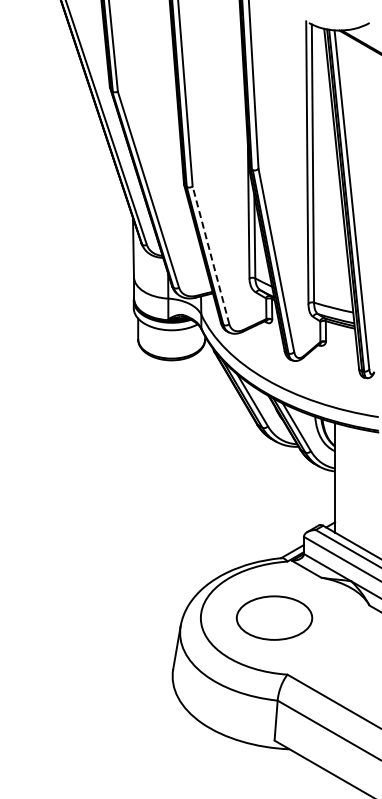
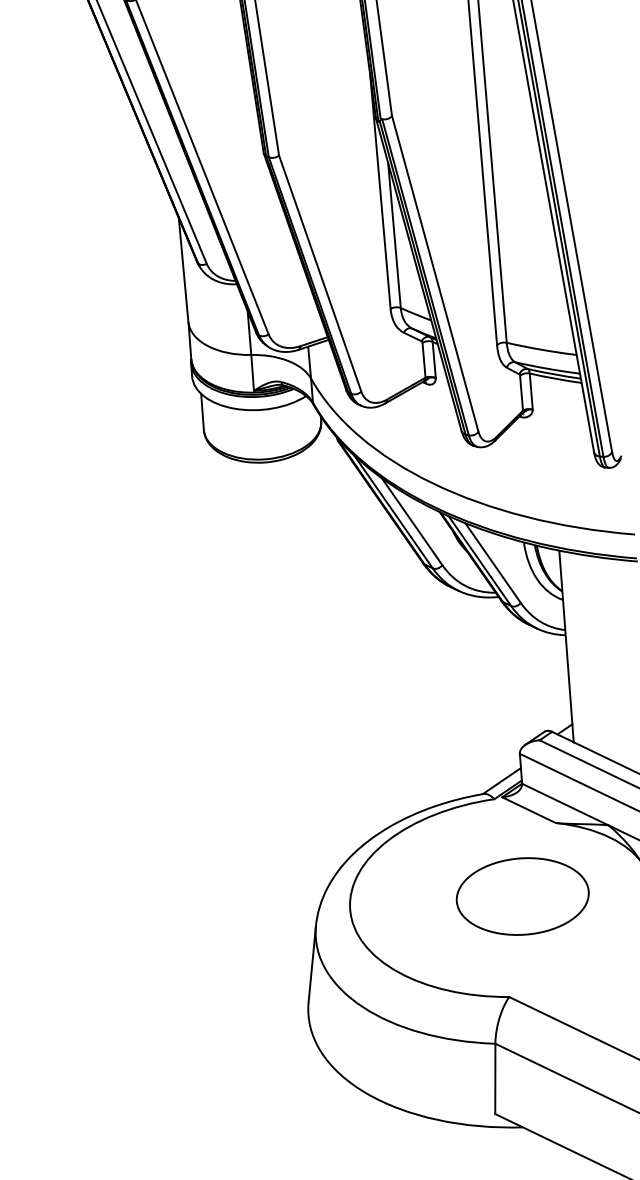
line: (210, 254) -> (319, 272), dashed -> solid
part: (274, 617) -> (522, 895), moved

